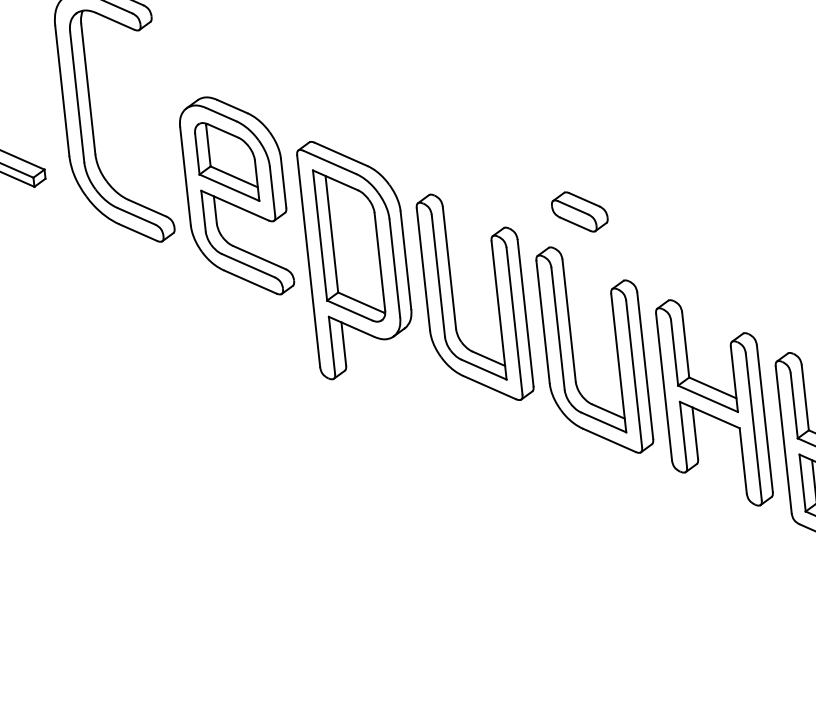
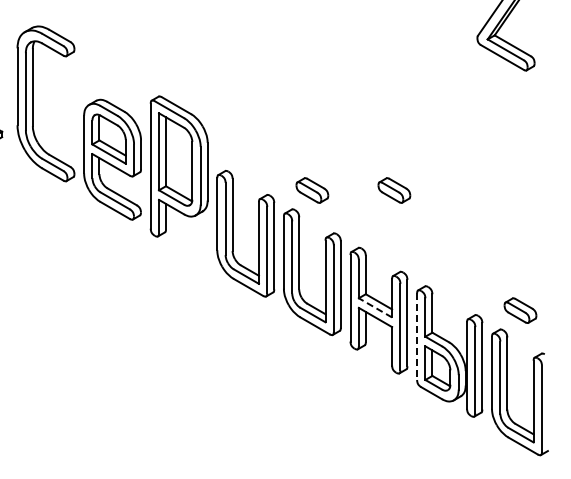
part: (718, 196) -> (394, 190), added
part: (355, 256) -> (178, 166), moved
line: (708, 398) -> (375, 307), solid -> dashed
line: (784, 441) -> (417, 337), solid -> dashed

